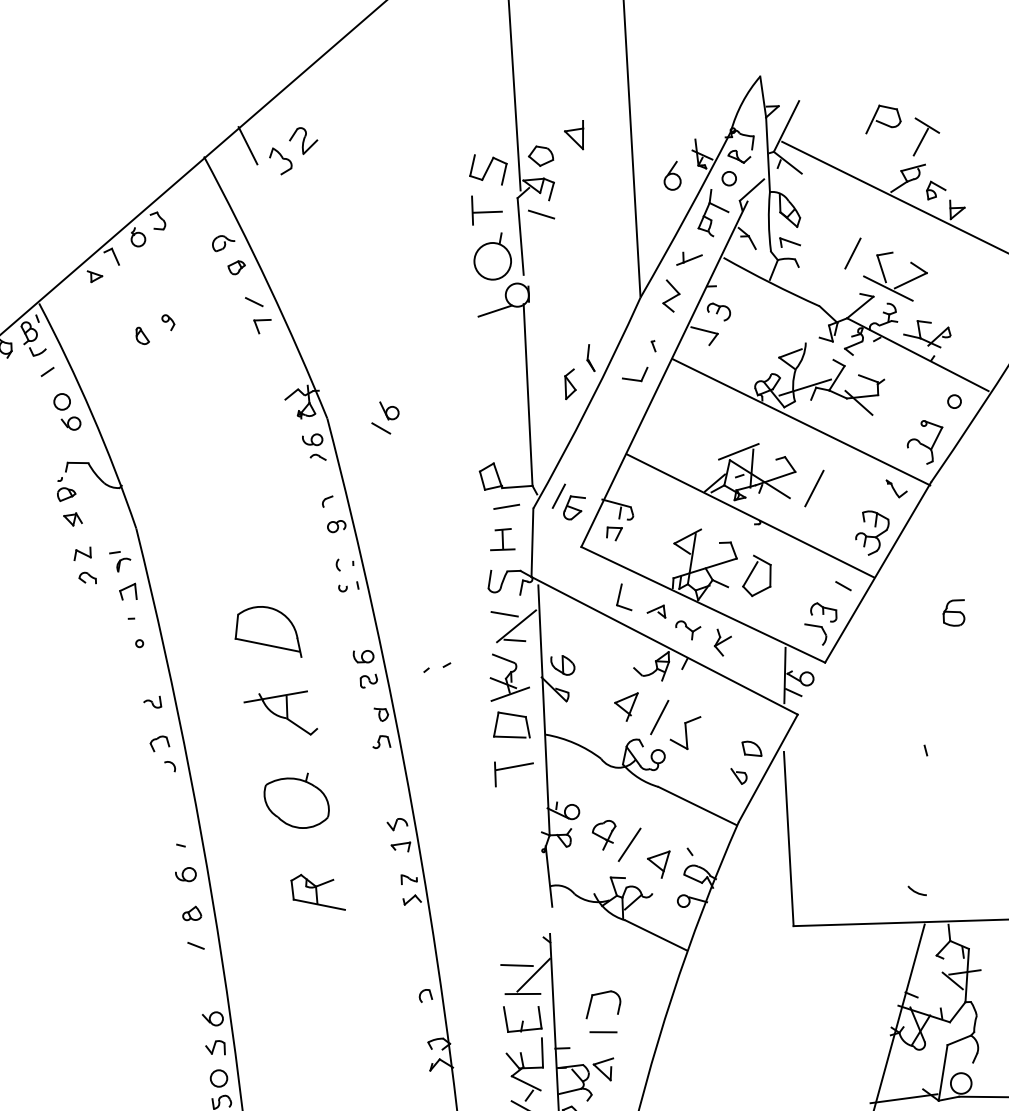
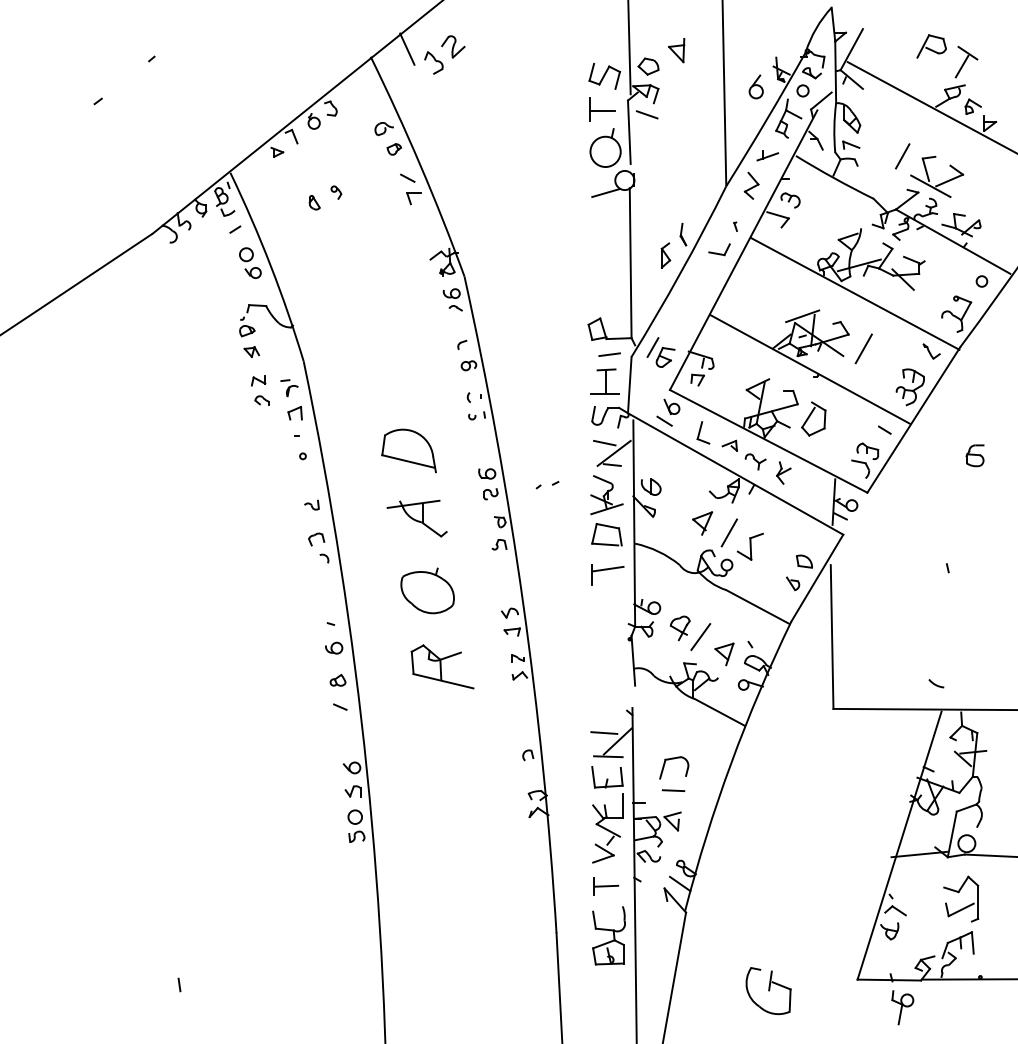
part: (385, 417) -> (668, 412), moved
part: (501, 539) -> (604, 381), size x1.43
part: (318, 892) -> (442, 666), size x1.43

